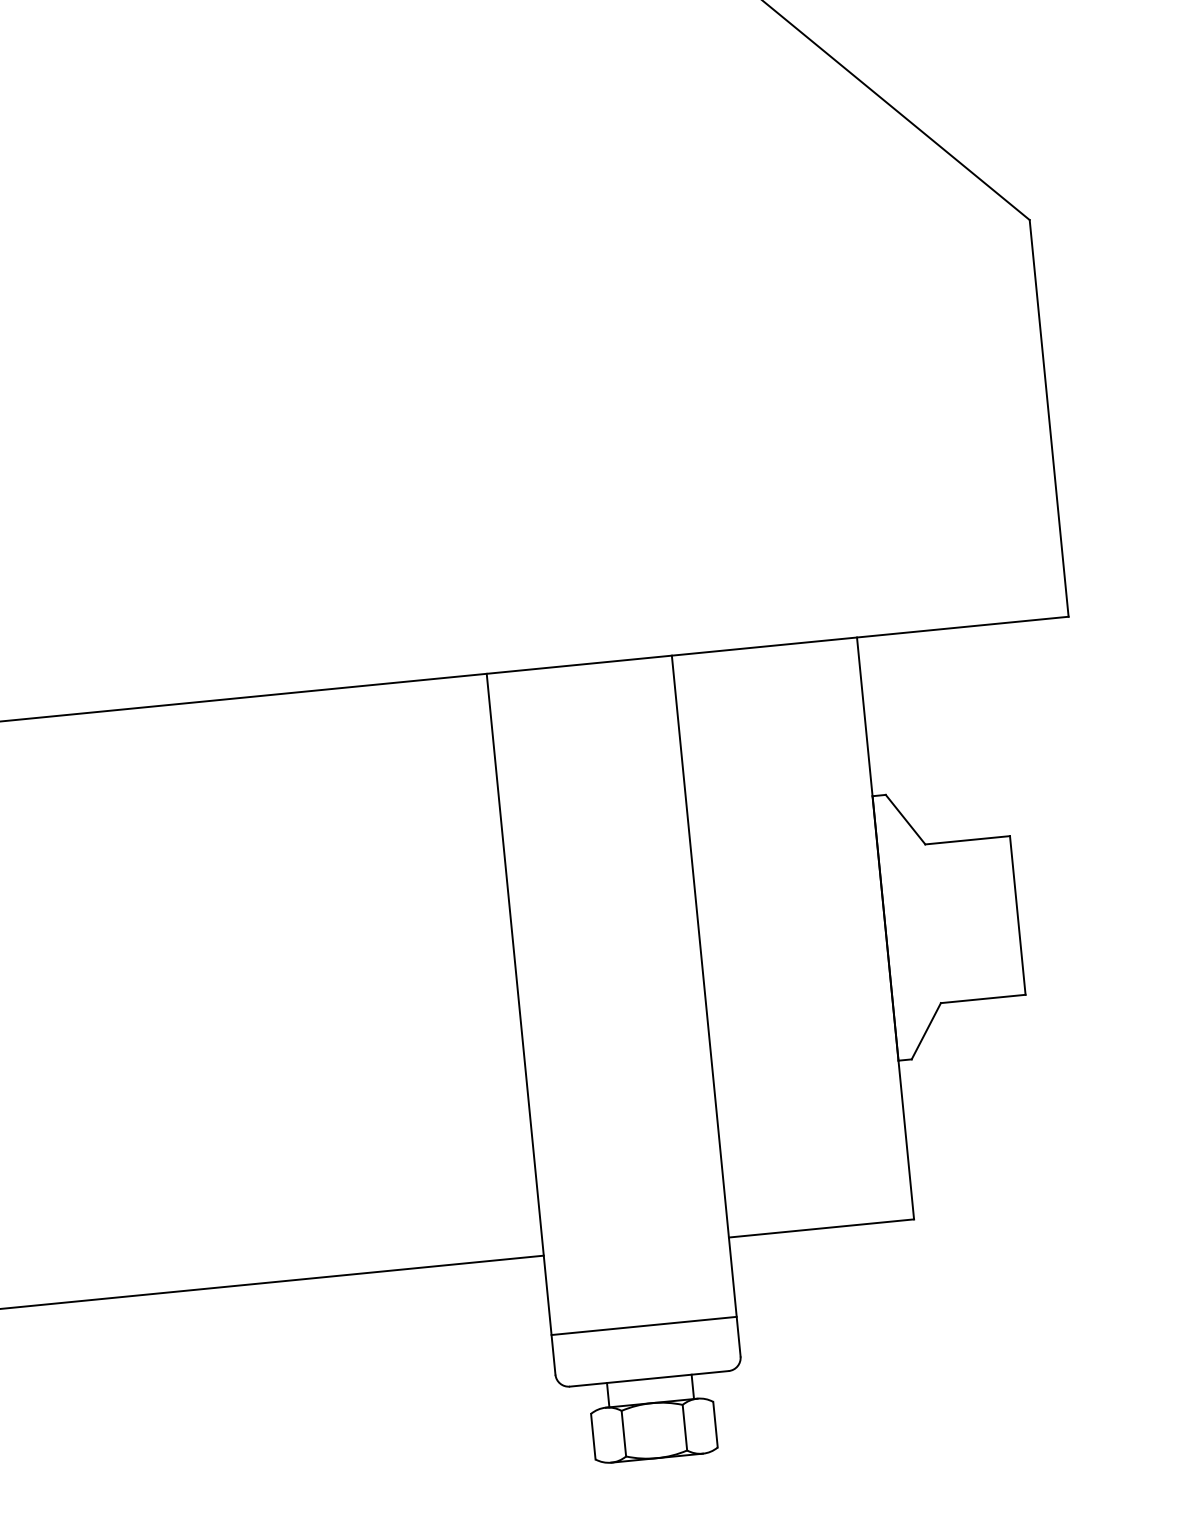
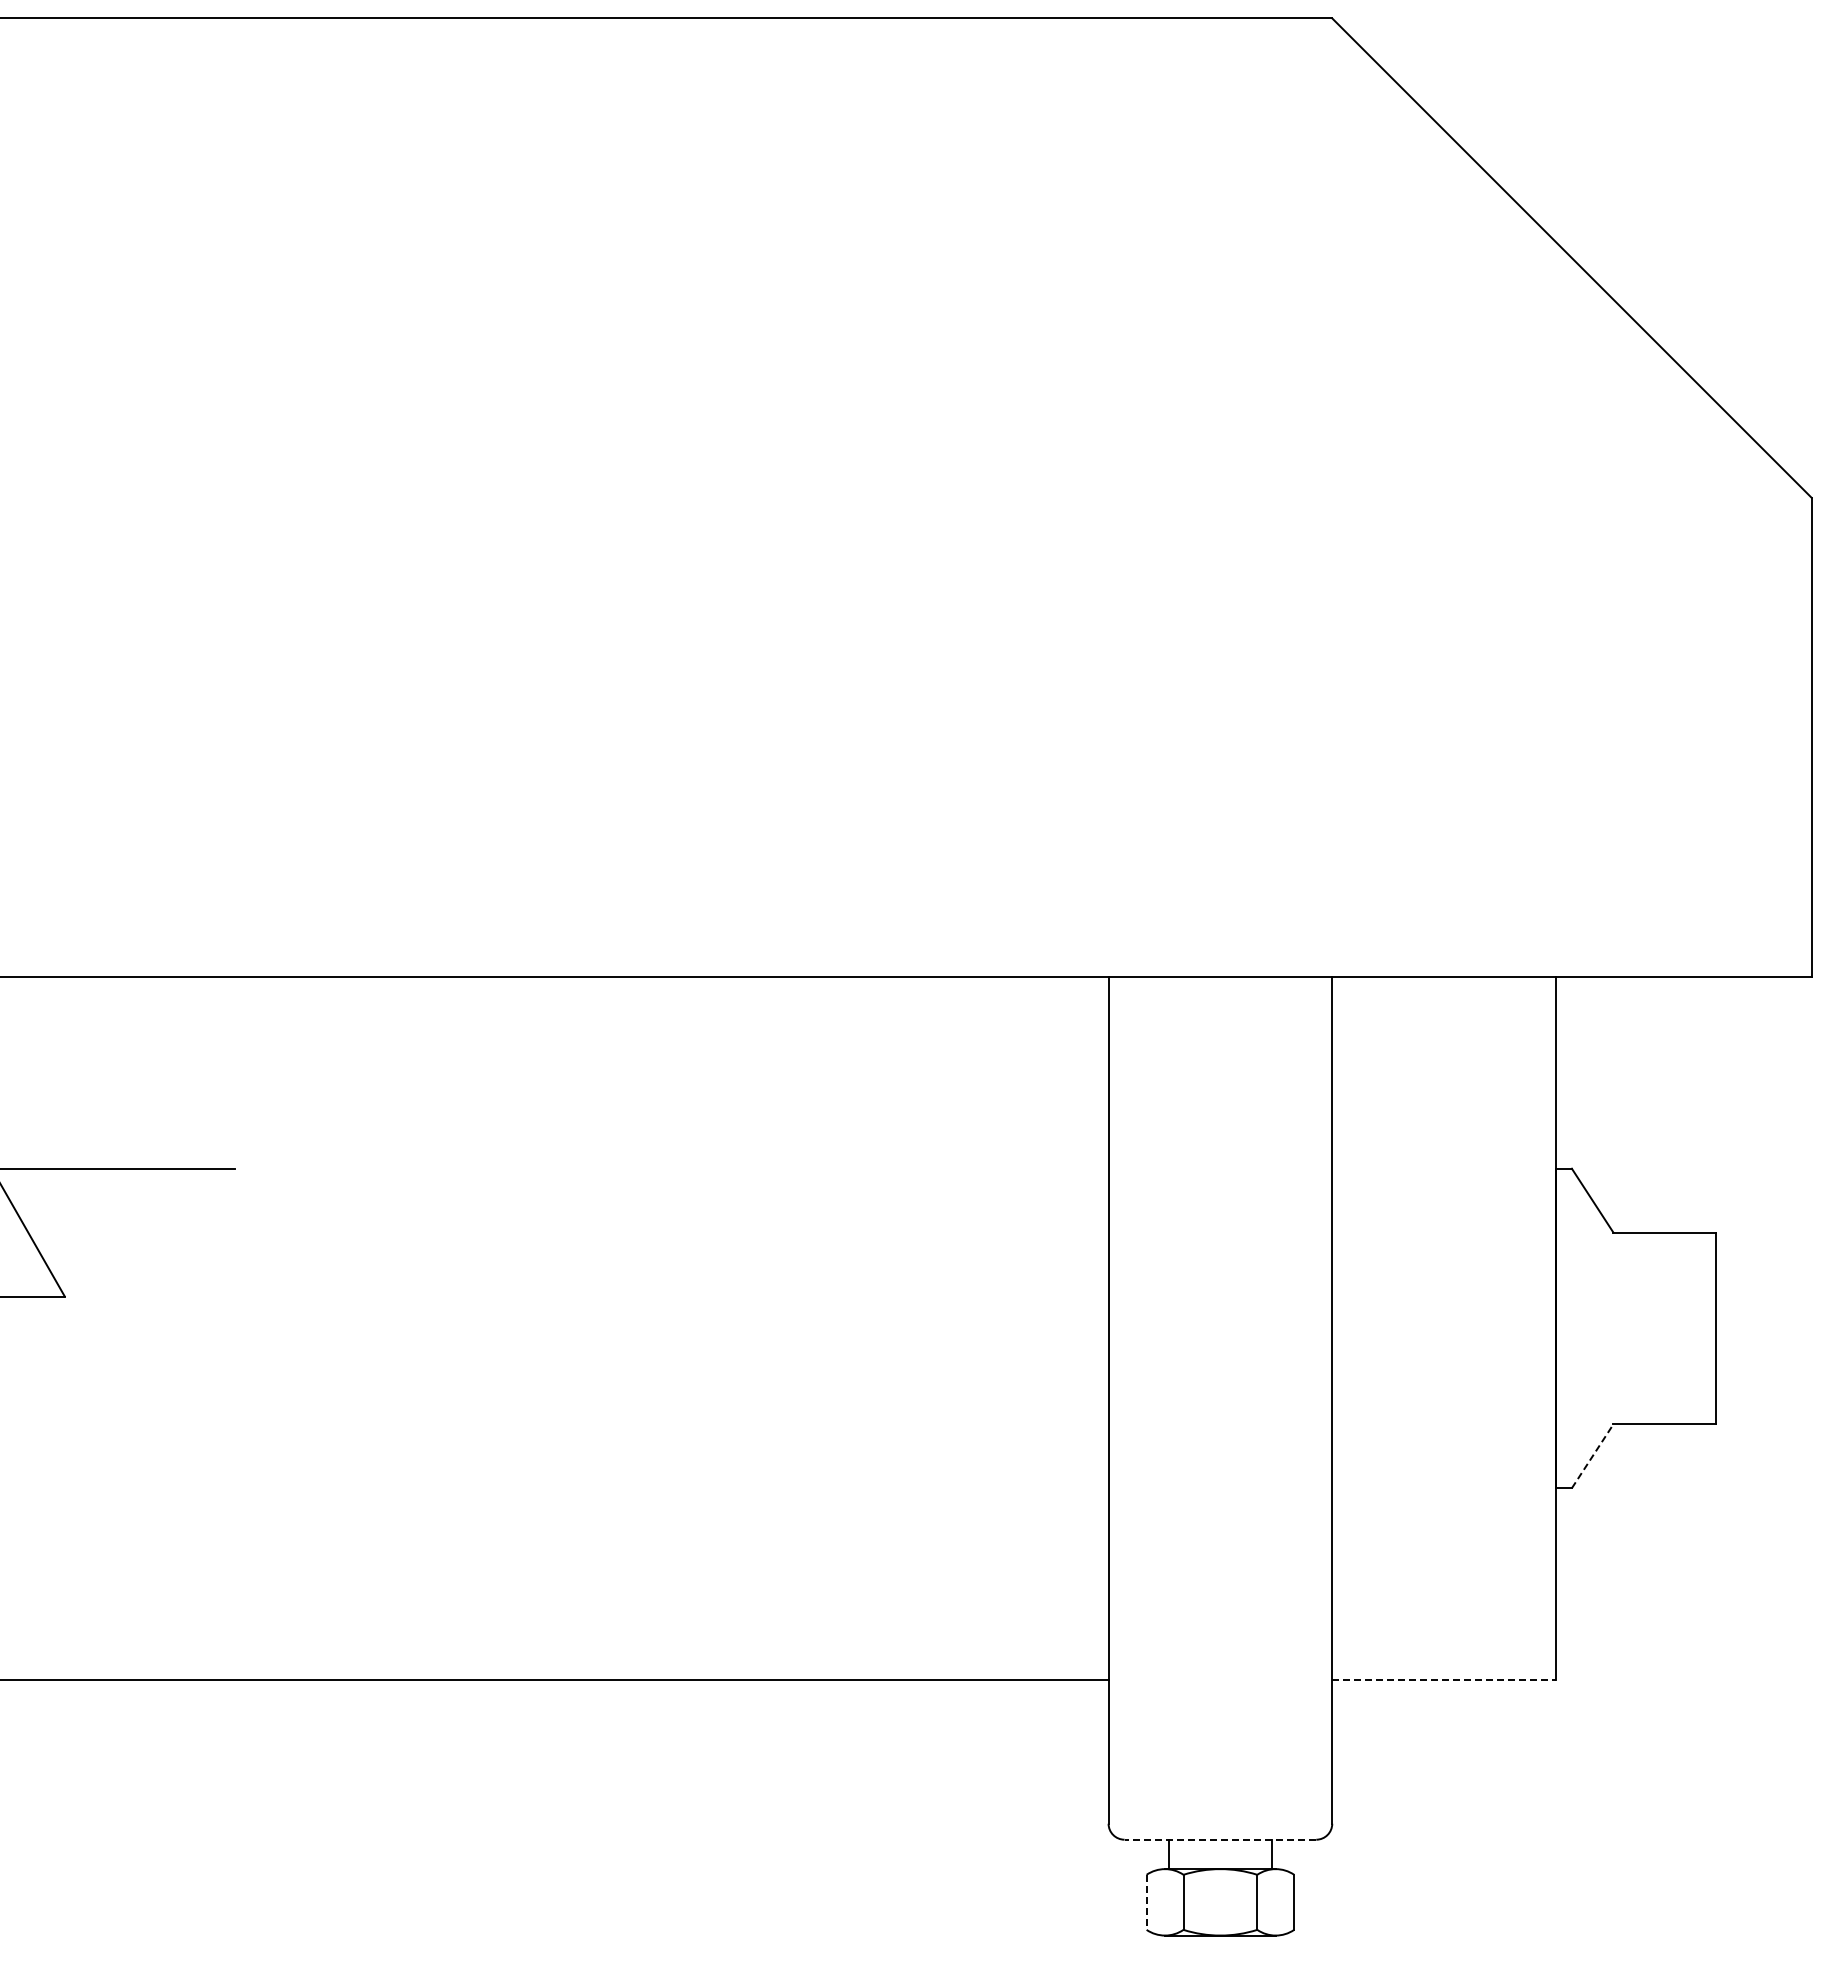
line: (926, 1030) -> (1592, 1455), solid -> dashed
line: (821, 1228) -> (1444, 1679), solid -> dashed
line: (644, 1325) -> (1220, 1775), removed
line: (649, 1378) -> (1220, 1839), solid -> dashed
line: (593, 1436) -> (1146, 1902), solid -> dashed

